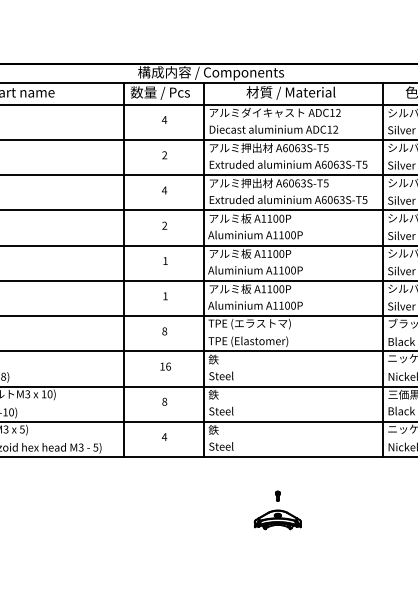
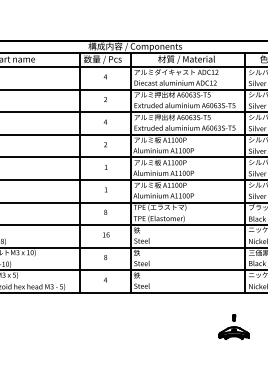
part: (276, 509) -> (233, 326), moved

